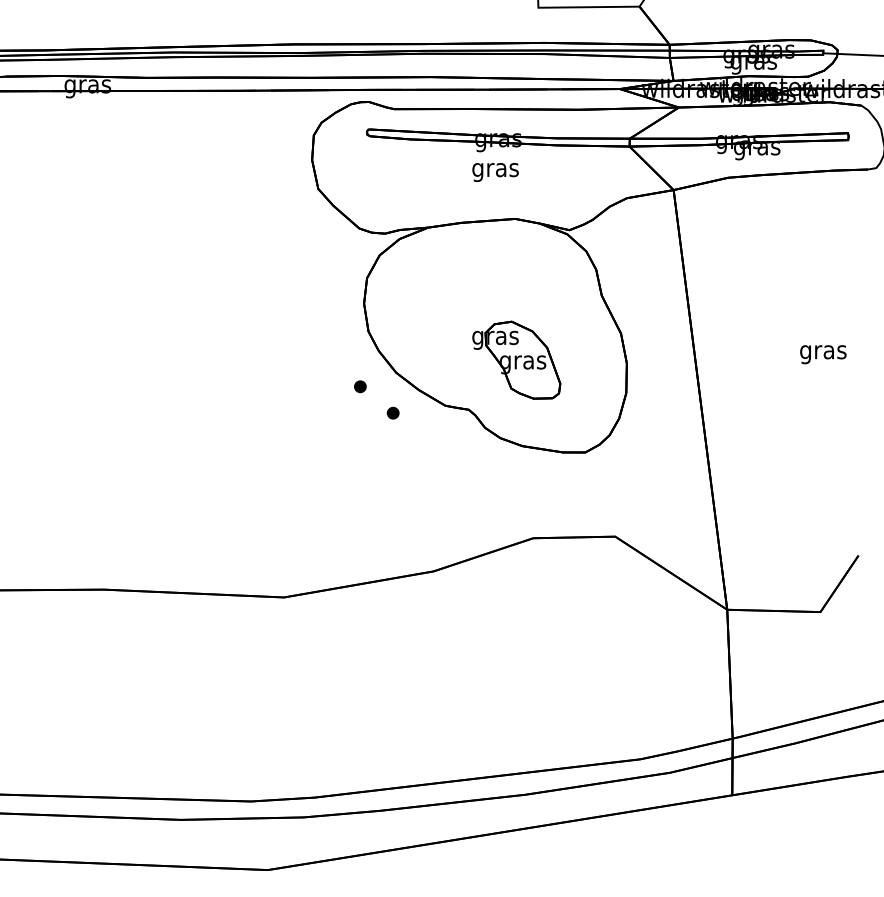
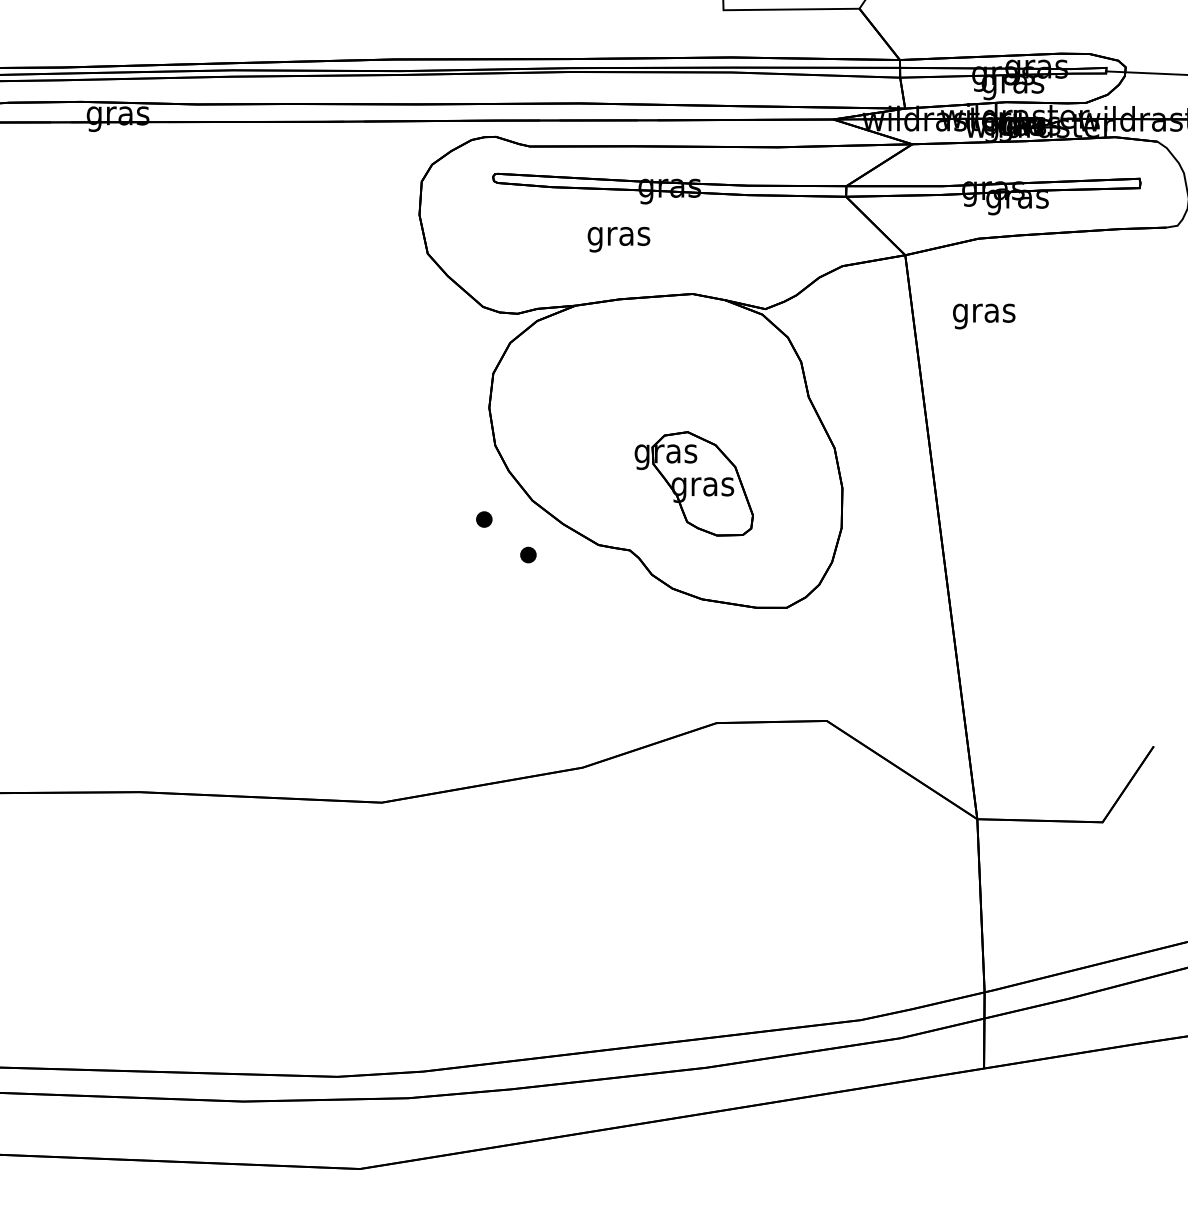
text: (495, 172) -> (618, 239), moved
text: (823, 354) -> (984, 316), moved

